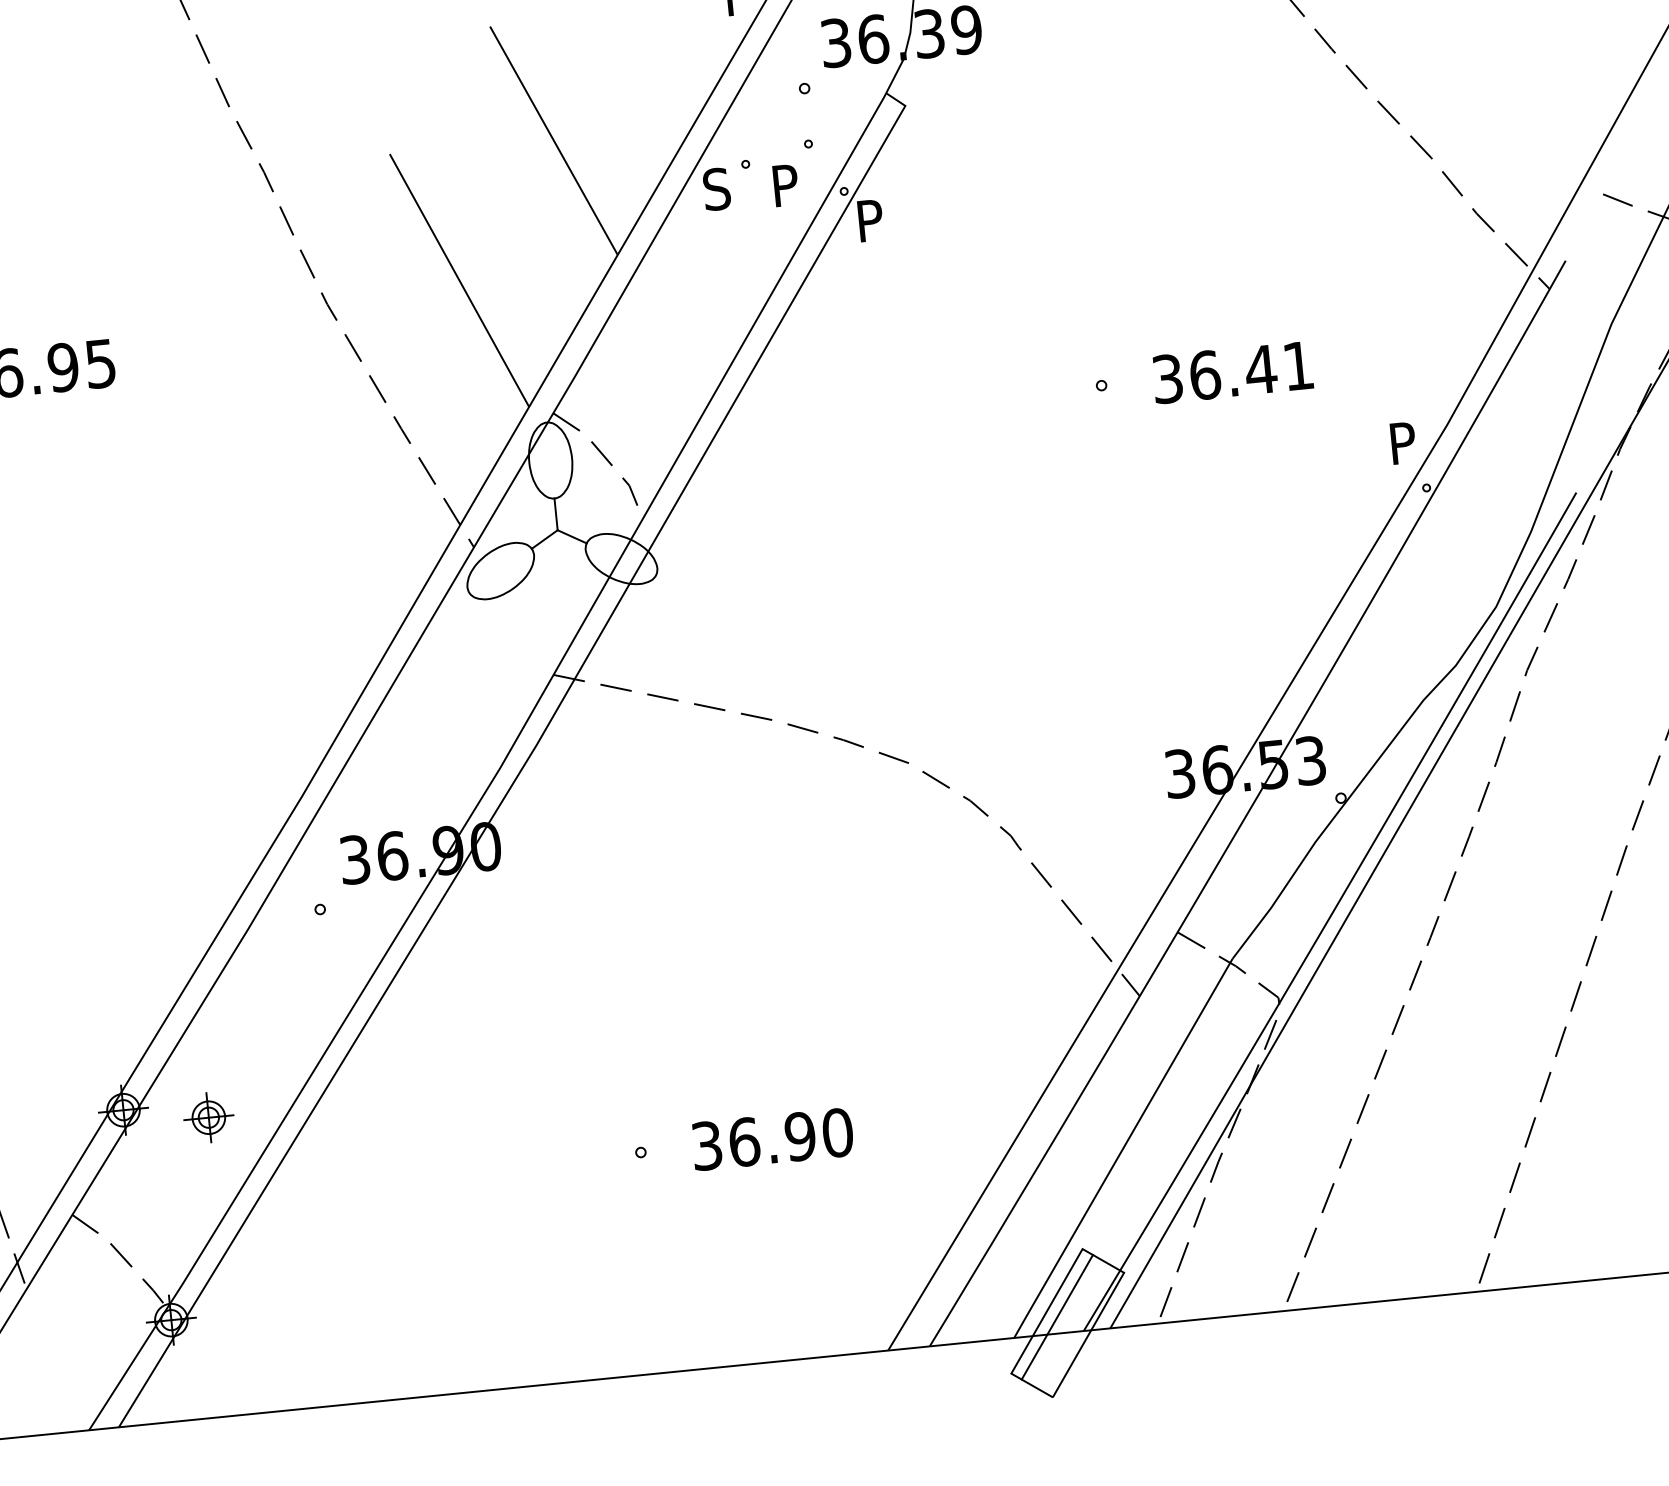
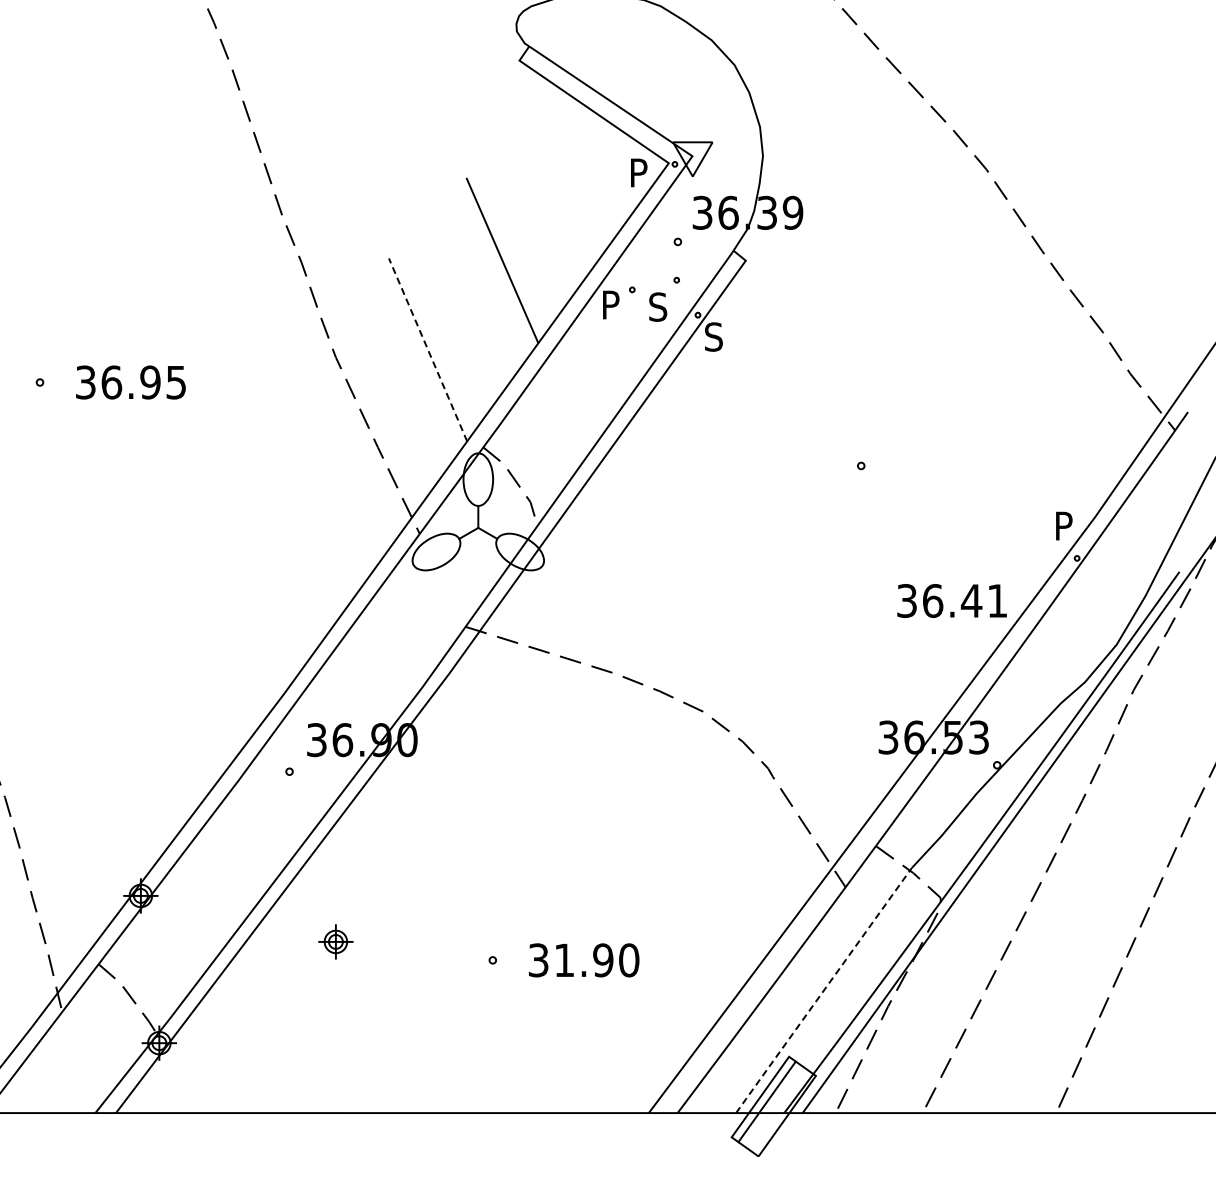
text: (785, 184) -> (658, 306), P -> S
text: (716, 188) -> (610, 304), S -> P
text: (869, 219) -> (713, 336), P -> S
line: (460, 279) -> (428, 349), solid -> dashed
text: (1231, 371) -> (951, 600), moved
part: (208, 1117) -> (335, 941), moved
text: (744, 1142) -> (564, 960), 36.90 -> 31.90
line: (1122, 1148) -> (823, 990), solid -> dashed

